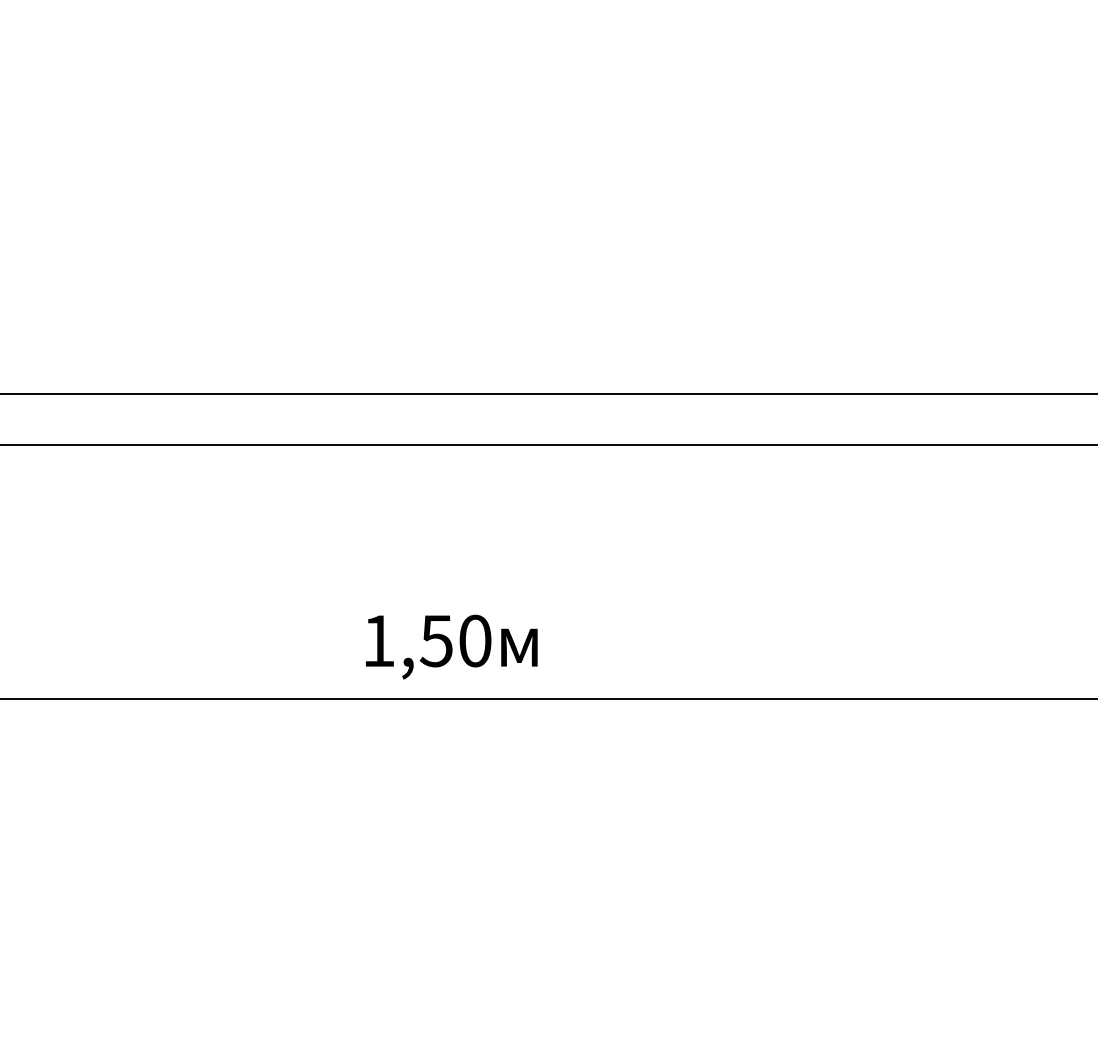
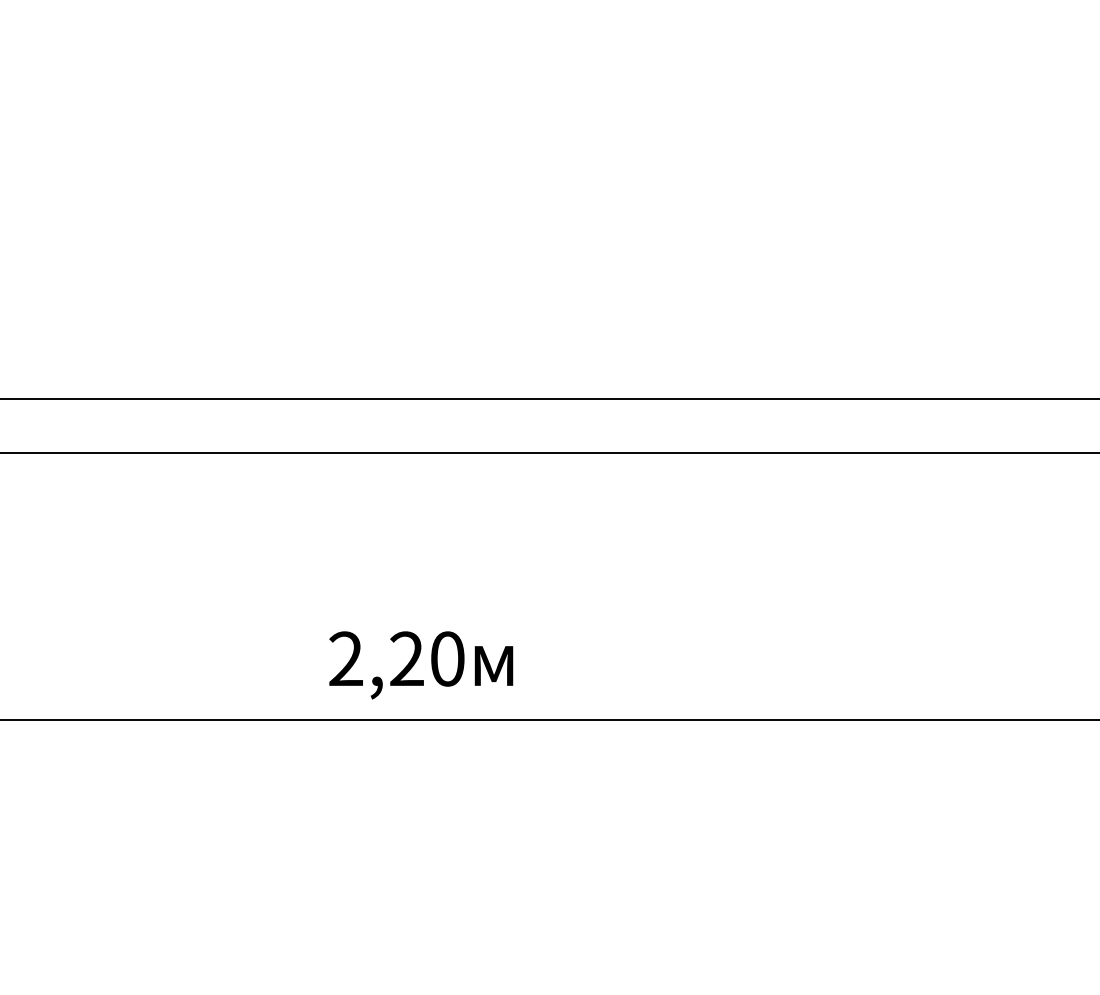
text: (407, 640) -> (376, 658), 1,50 -> 2,20

